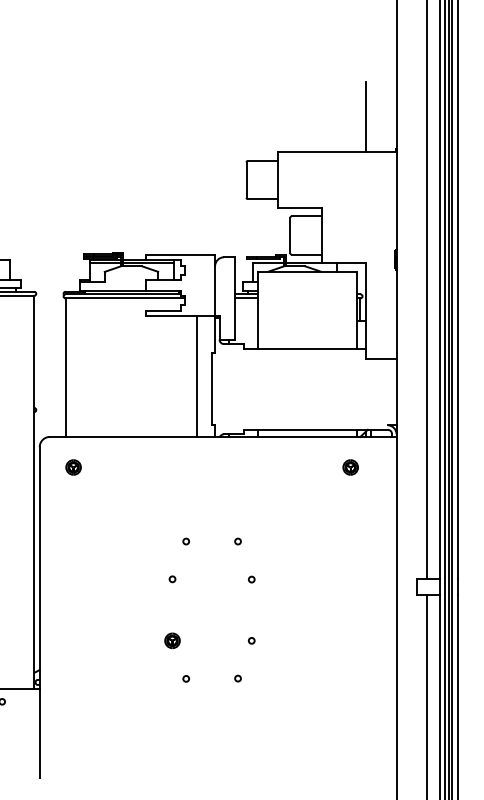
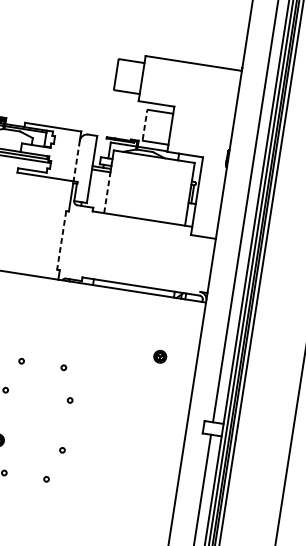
line: (365, 116) -> (221, 37), removed
line: (290, 235) -> (145, 125), solid -> dashed
line: (215, 291) -> (77, 161), solid -> dashed
line: (257, 325) -> (106, 194), solid -> dashed
line: (197, 376) -> (51, 228), removed
line: (211, 389) -> (61, 240), solid -> dashed
part: (350, 467) -> (160, 356), moved

